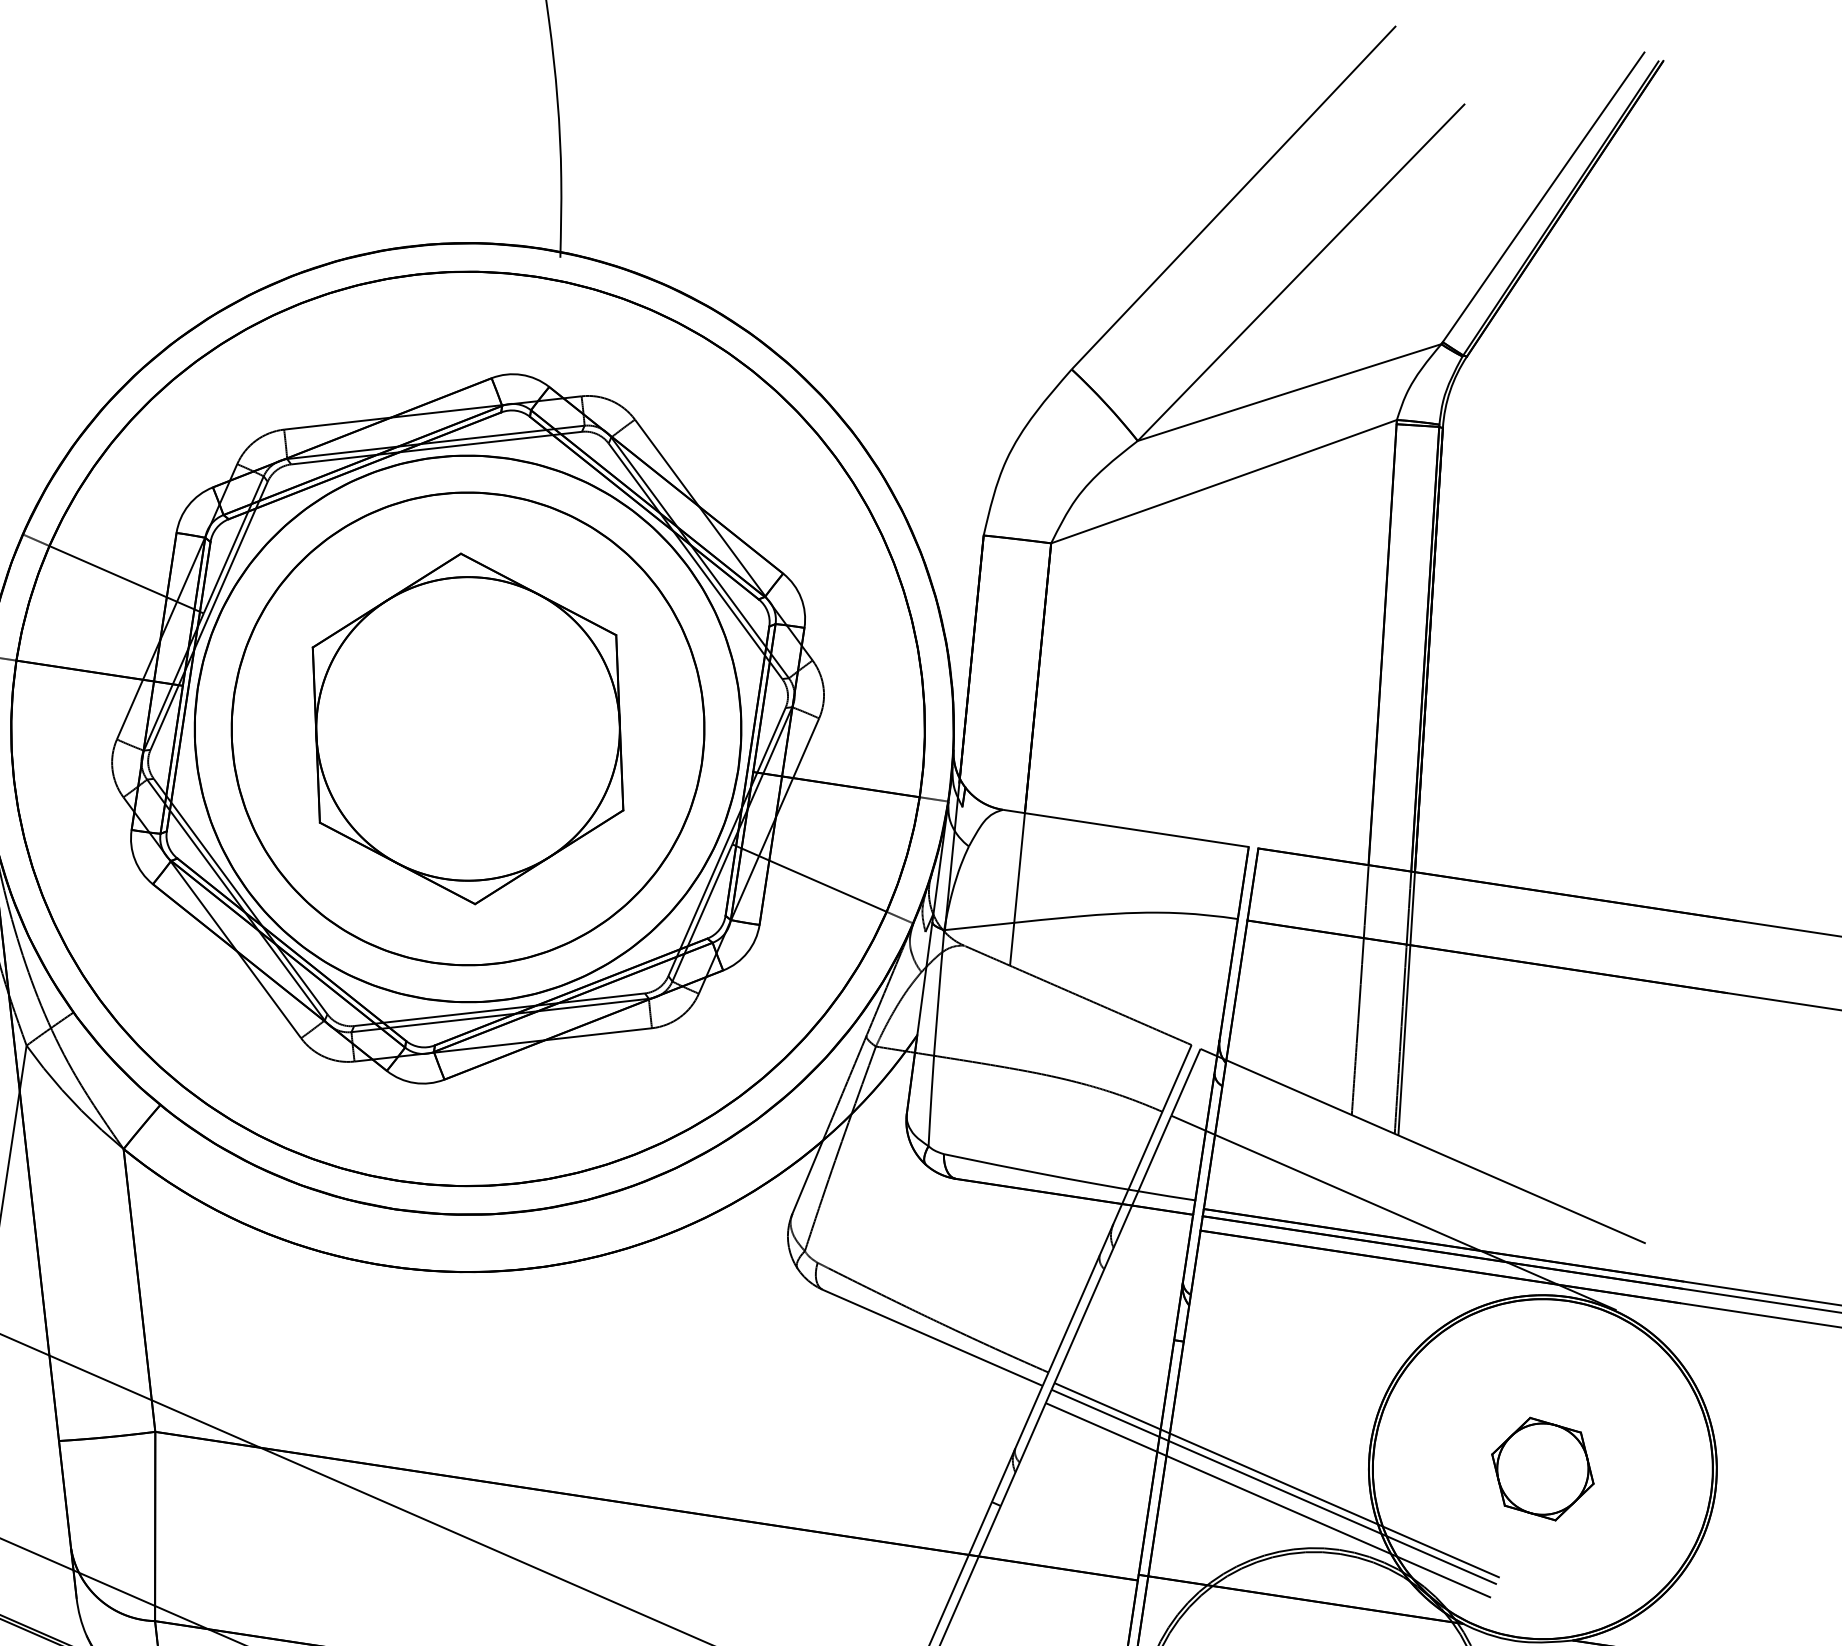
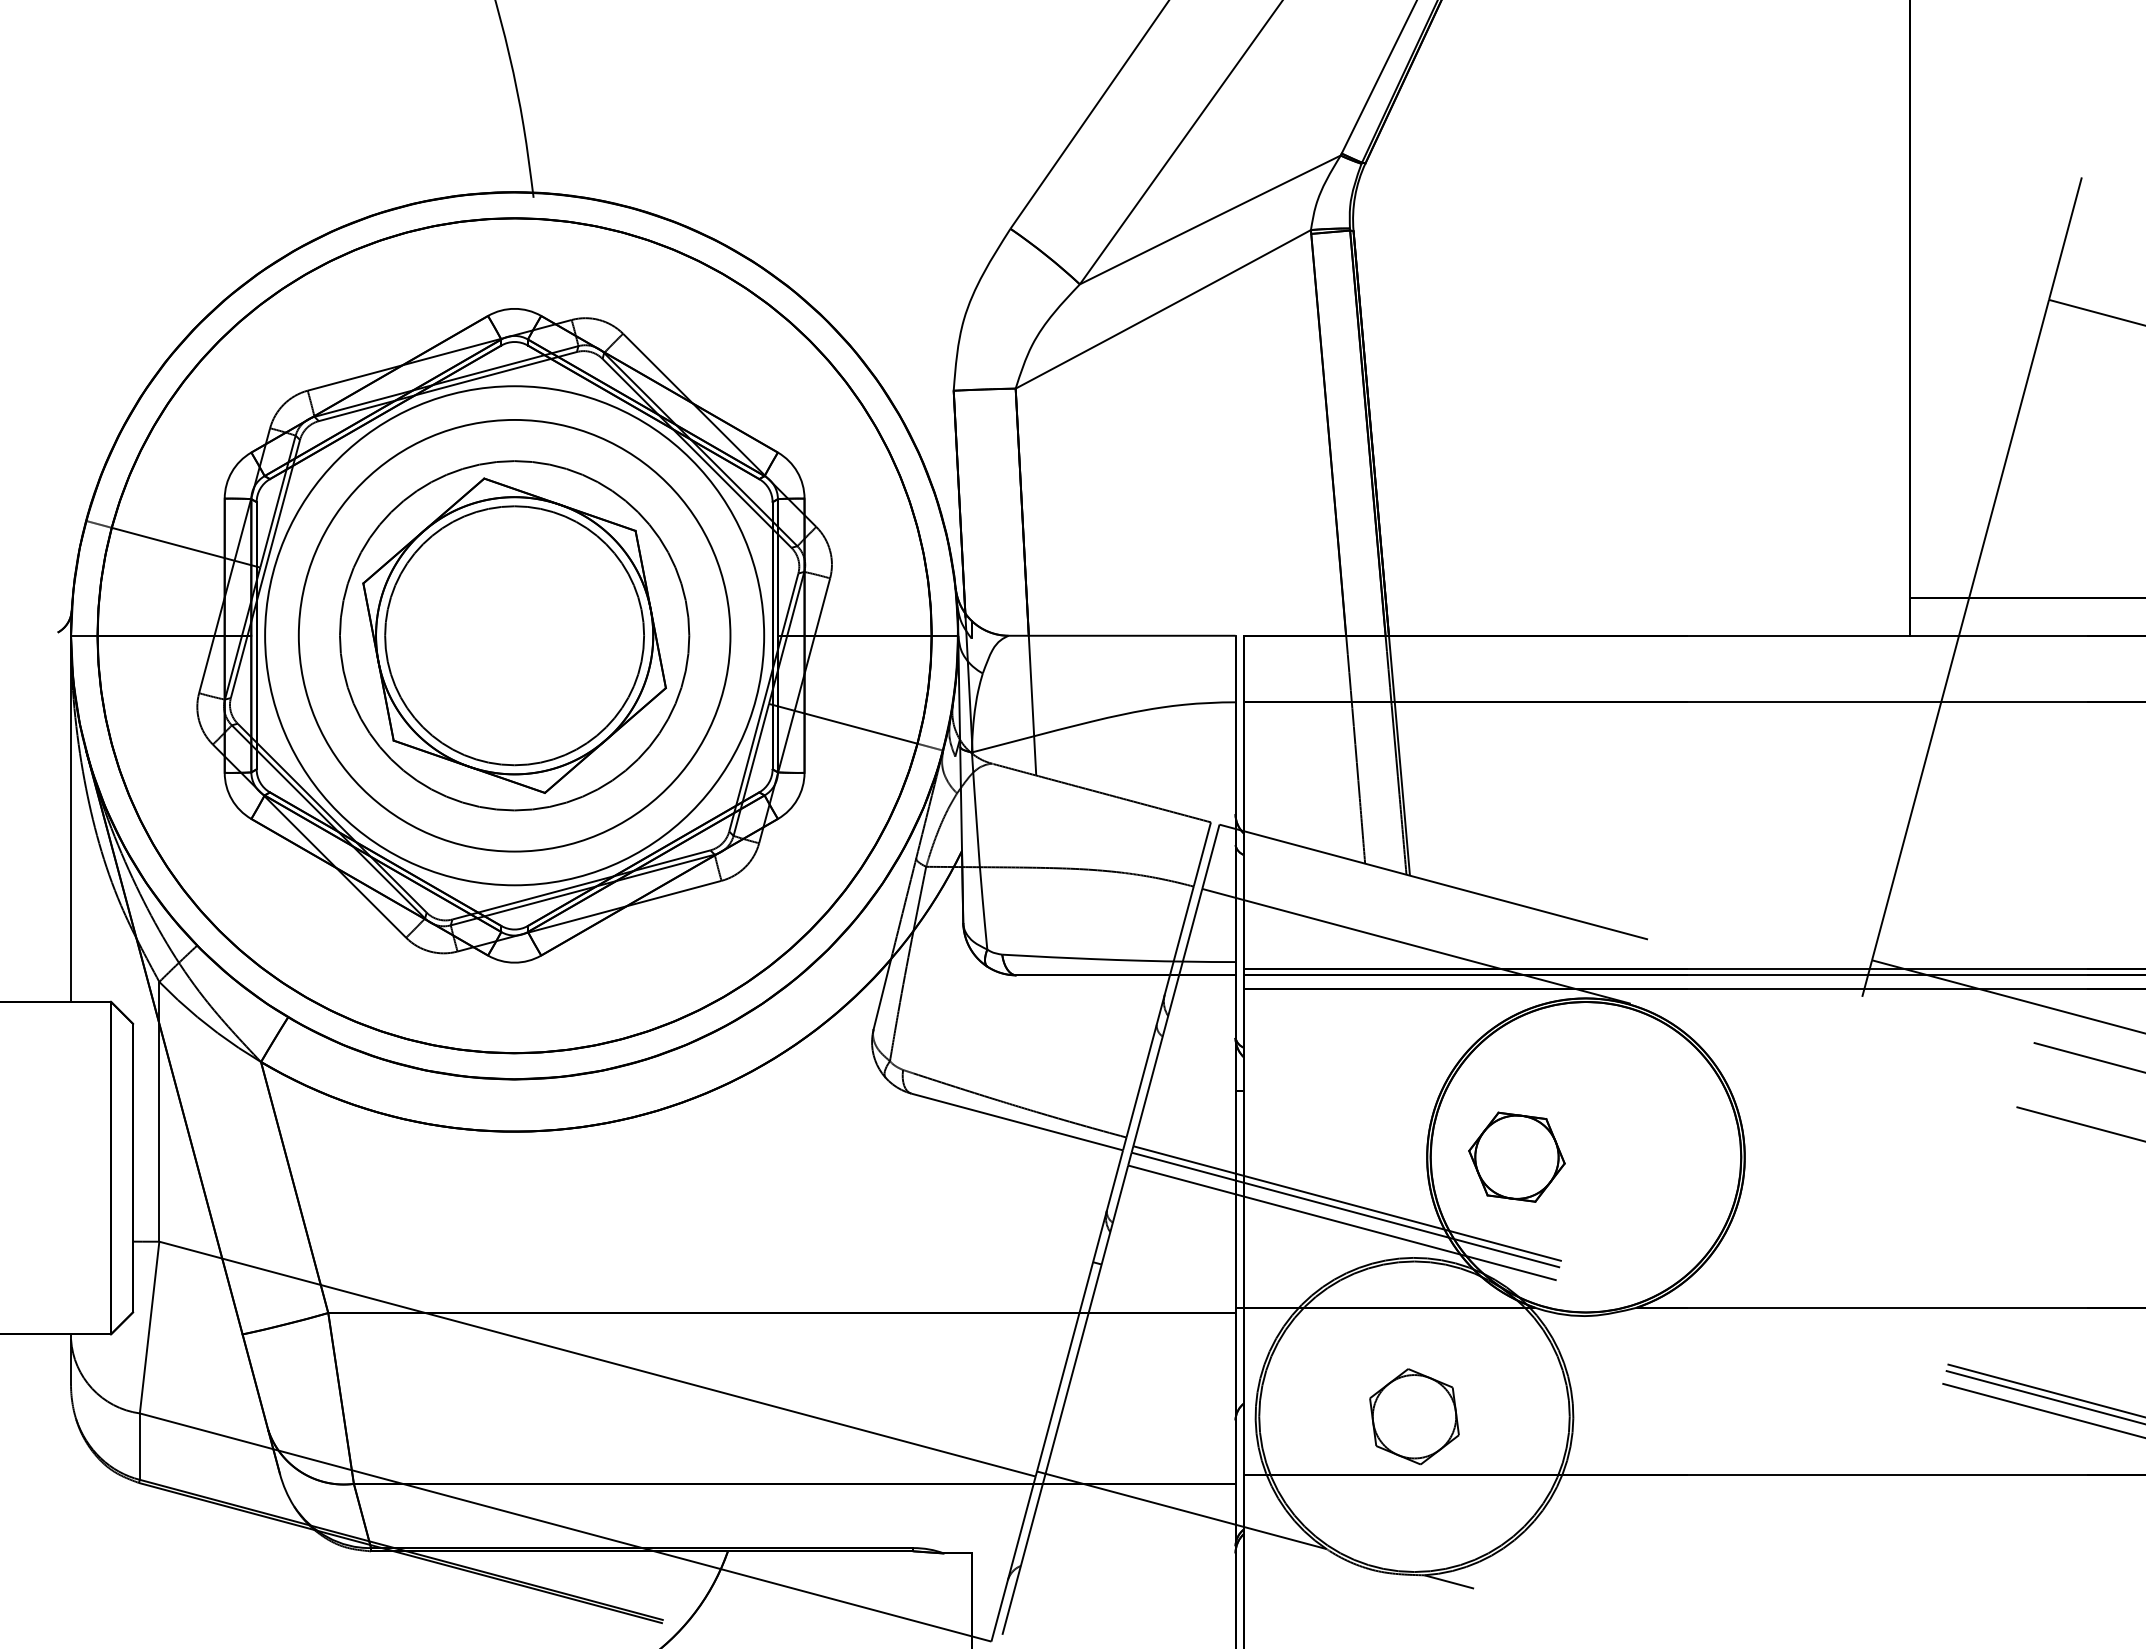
circle: (467, 728) -> (514, 635), size x0.6
circle: (467, 728) -> (514, 635), size x0.7
part: (1542, 1468) -> (1516, 1156), moved

